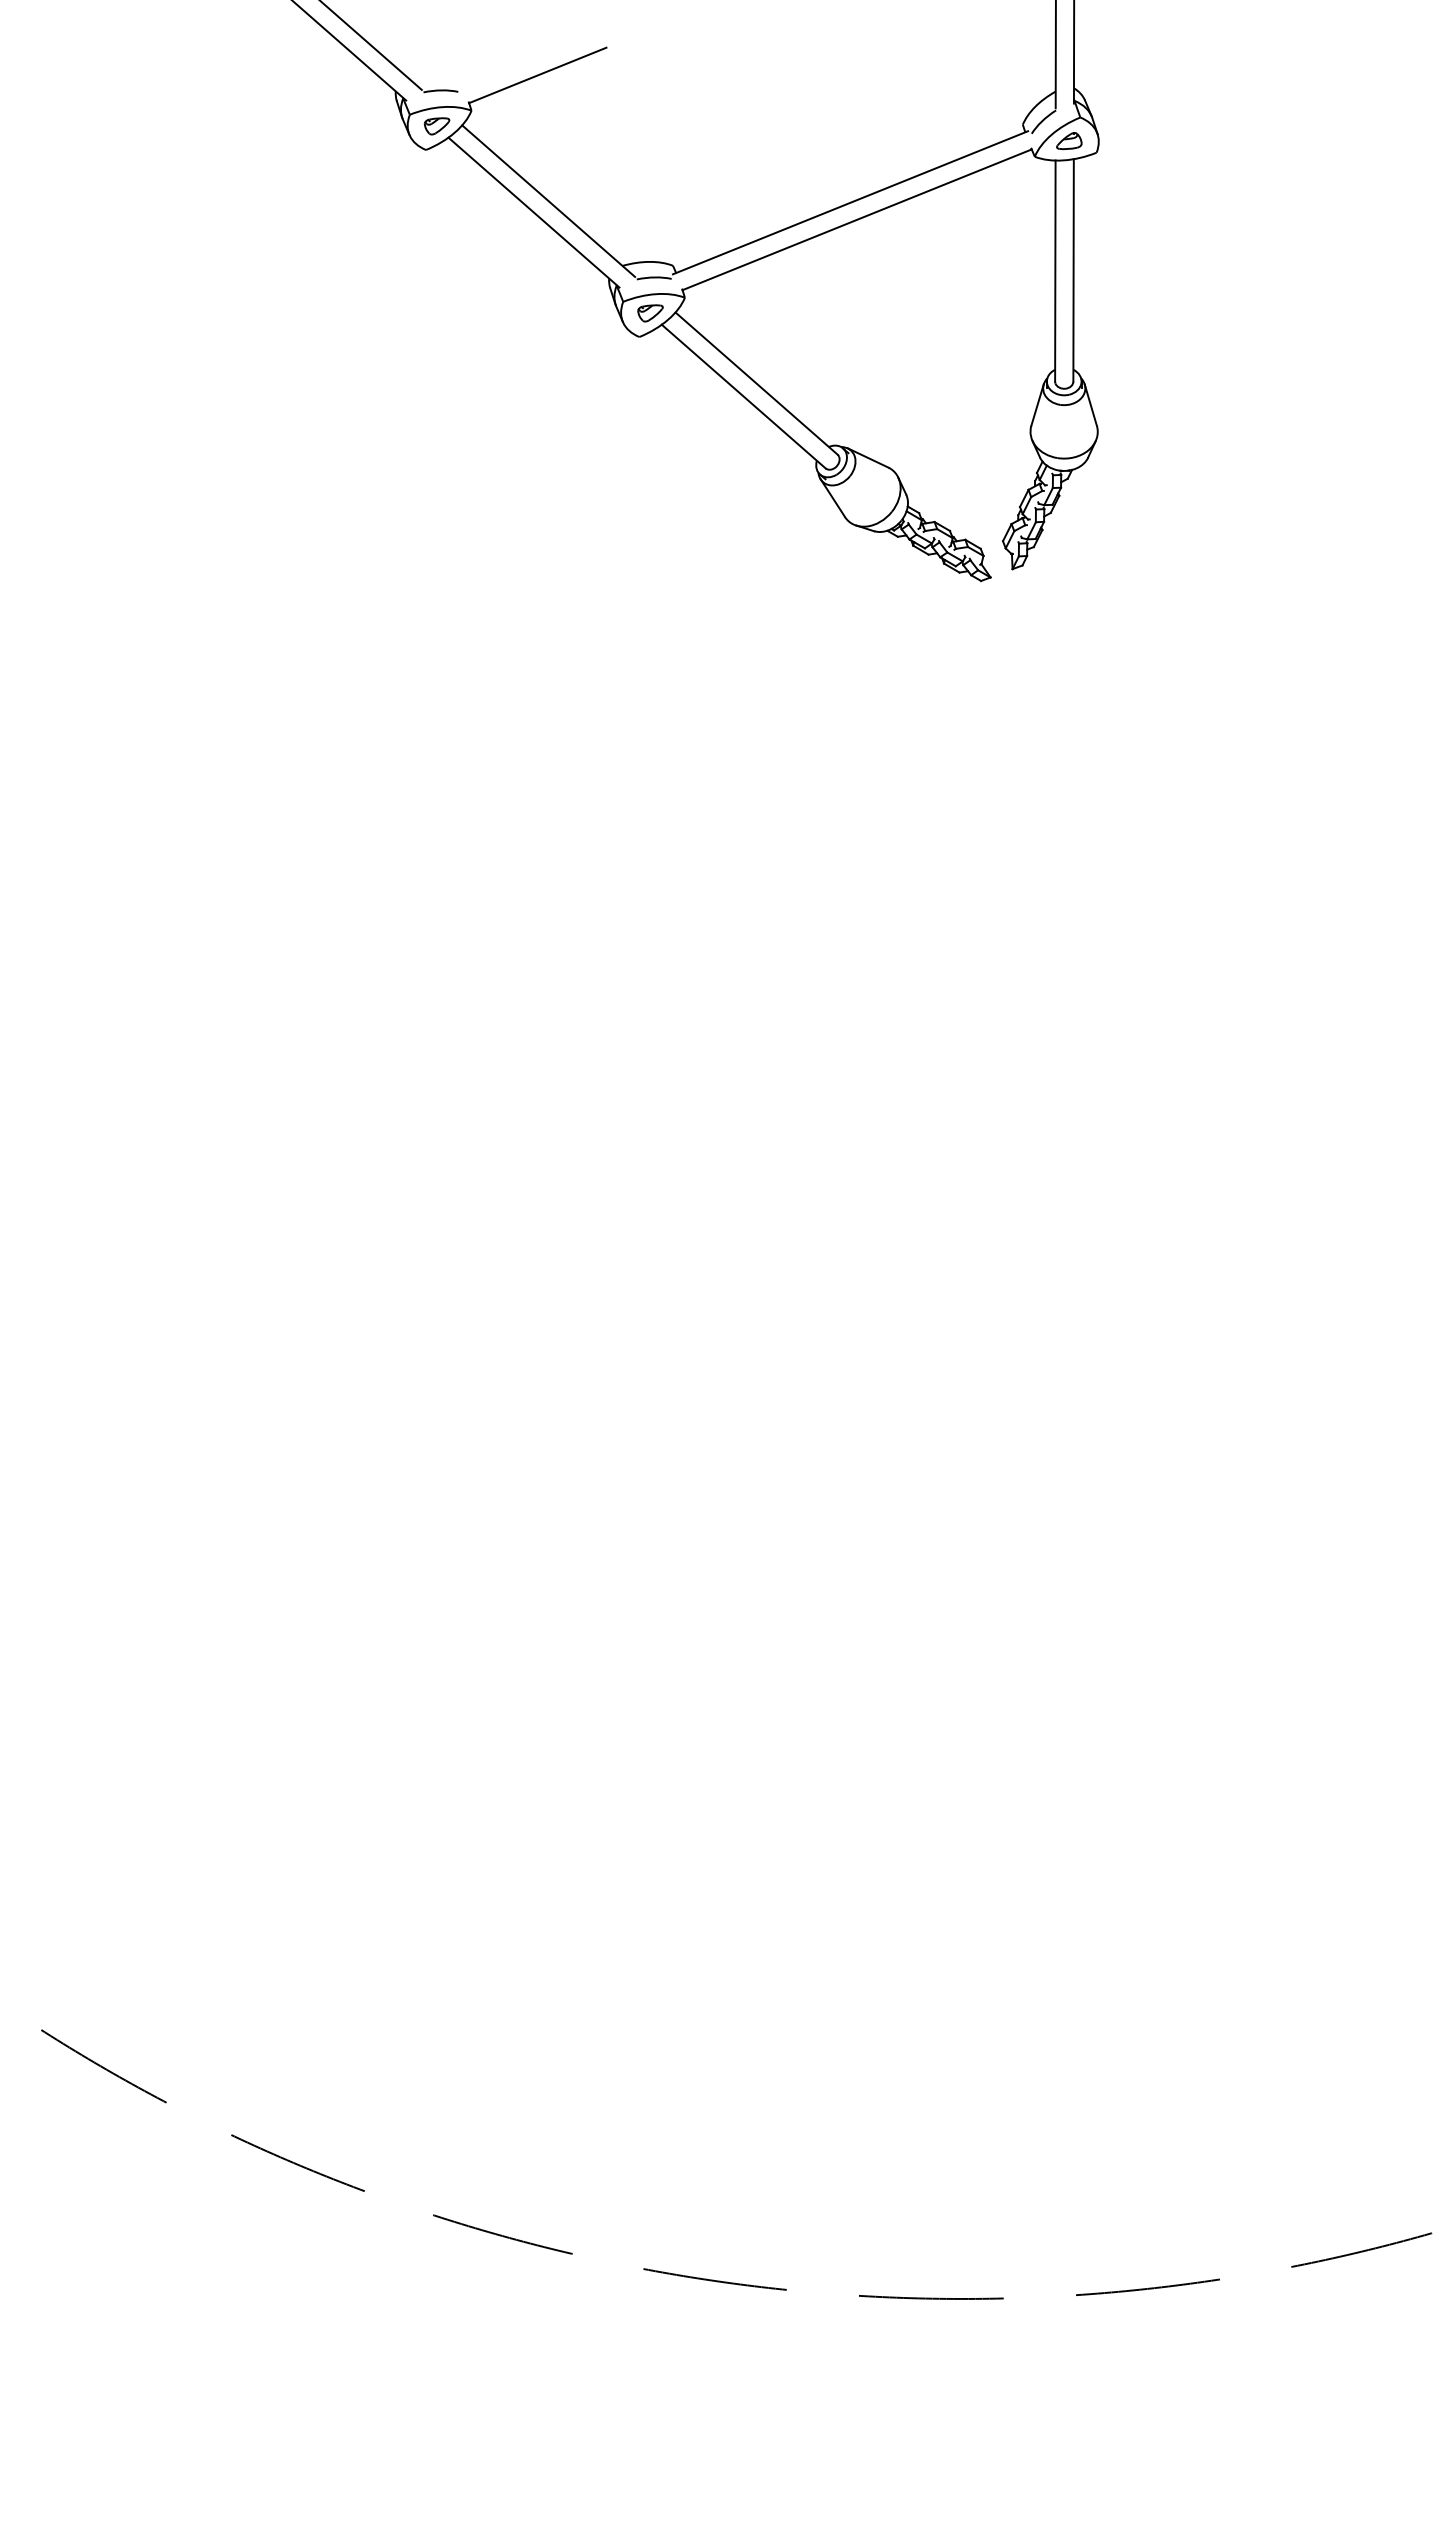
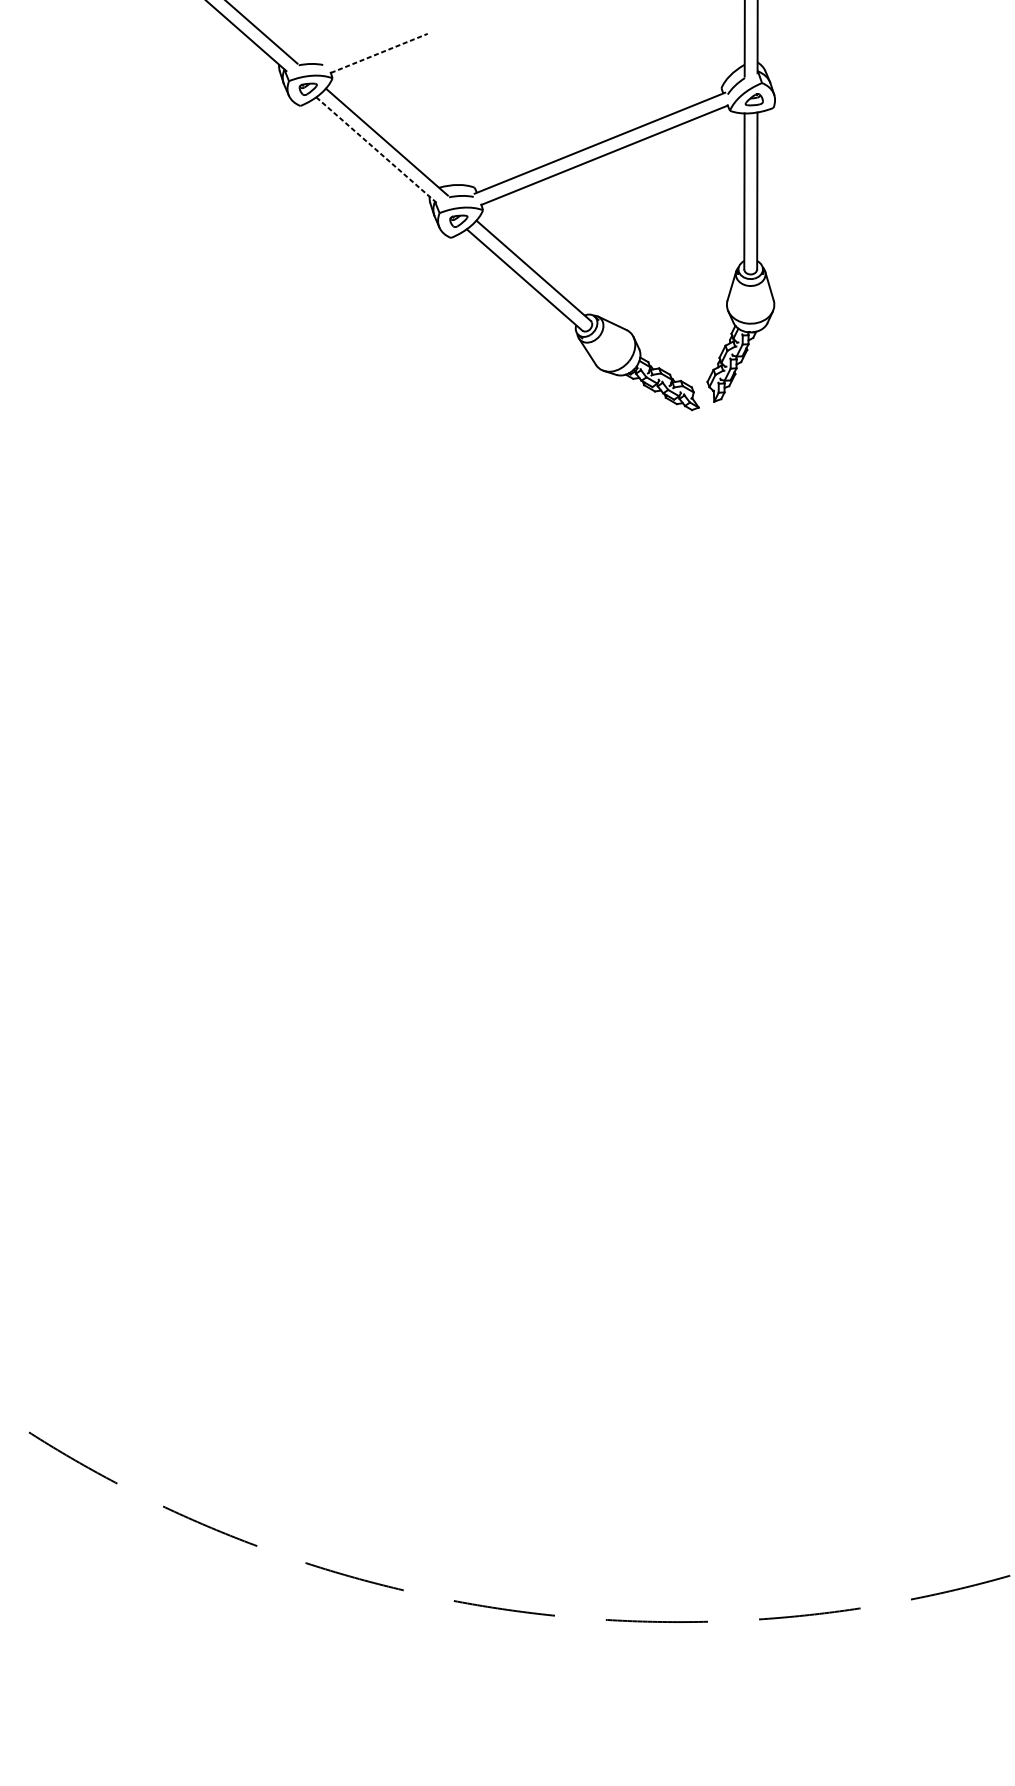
line: (538, 75) -> (379, 53), solid -> dashed
line: (533, 212) -> (376, 150), solid -> dashed

